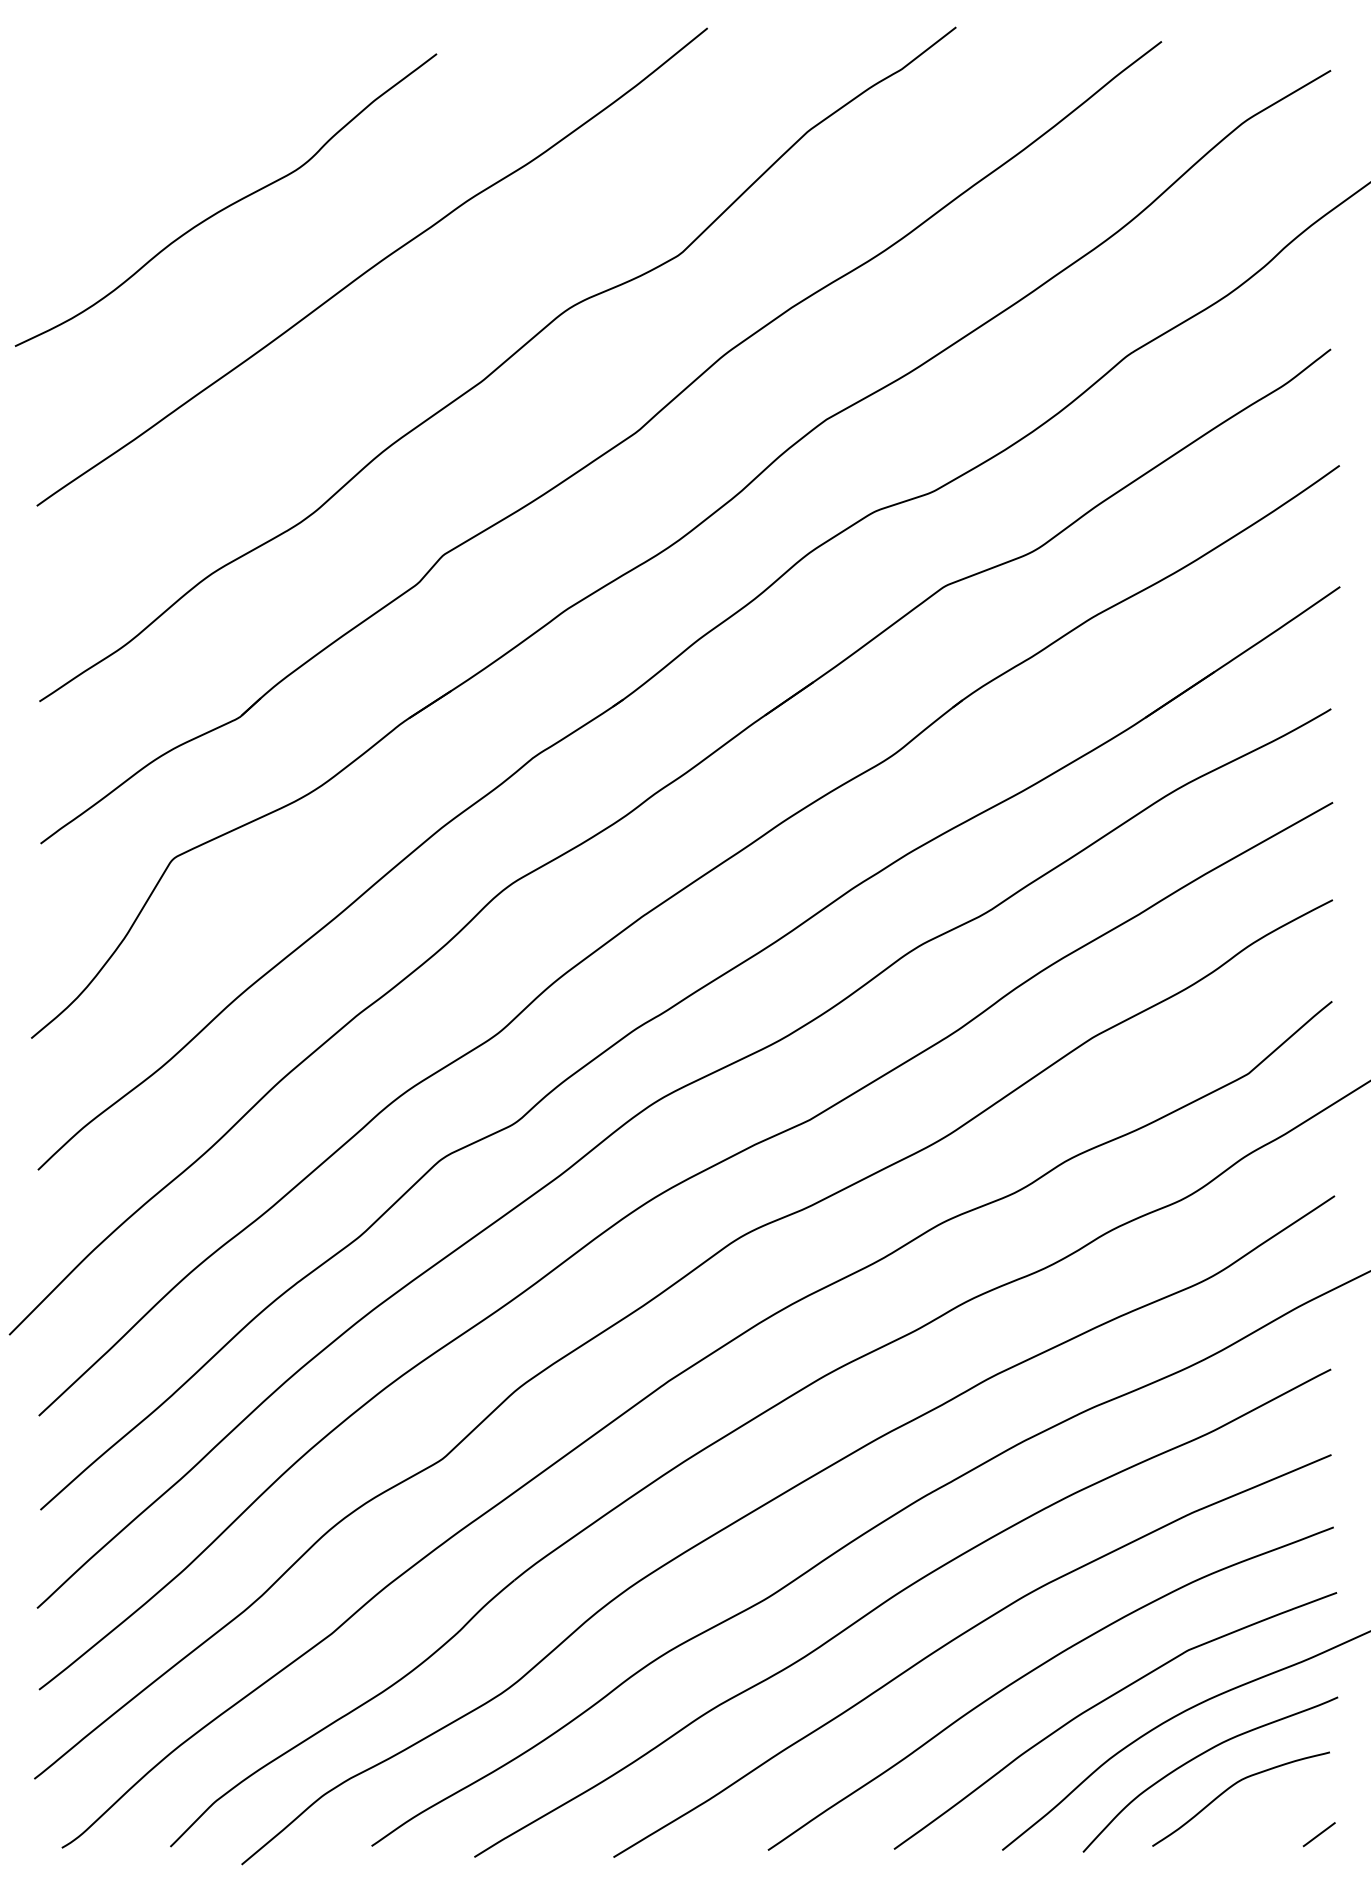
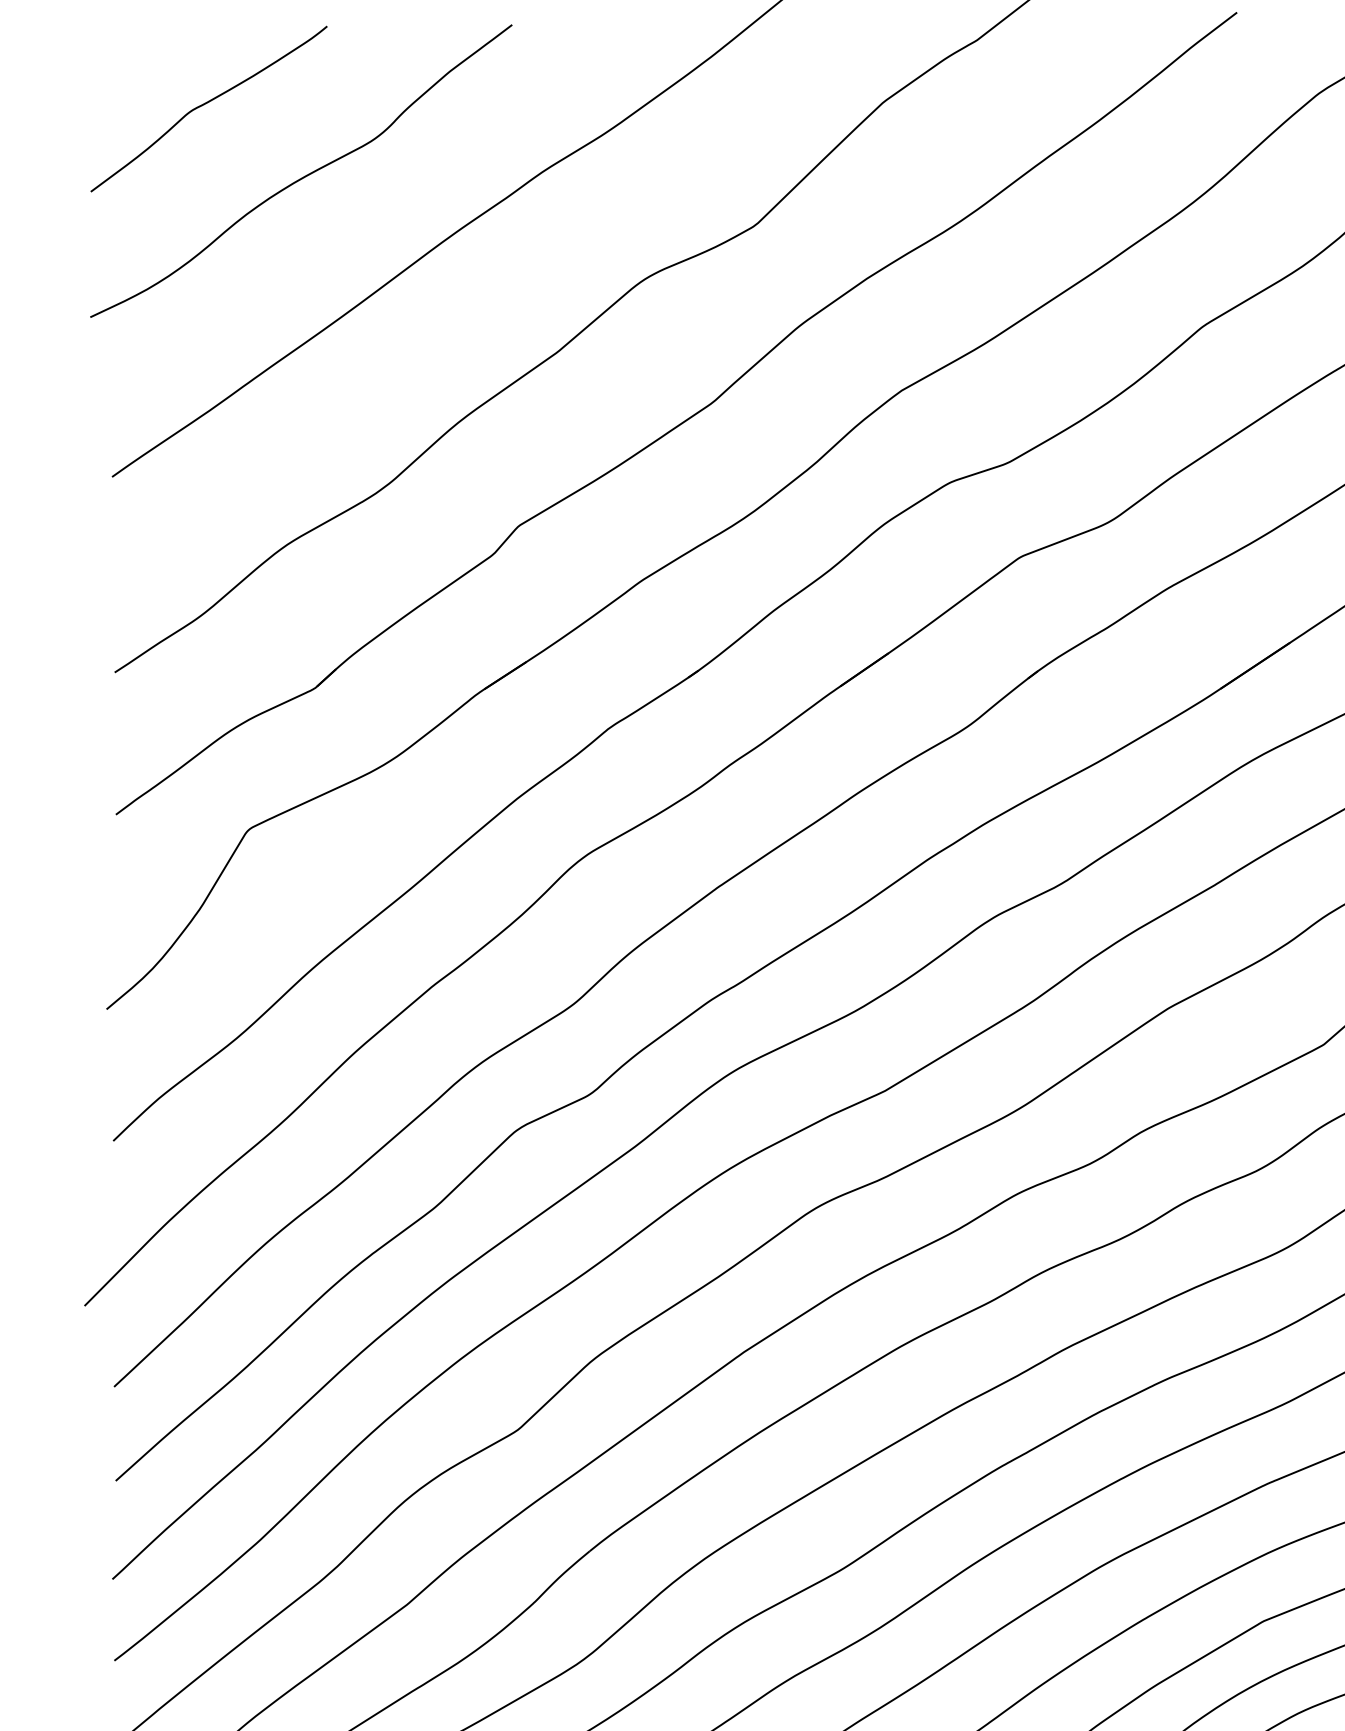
curve: (130, 133) -> (205, 104), added

